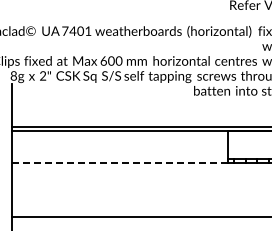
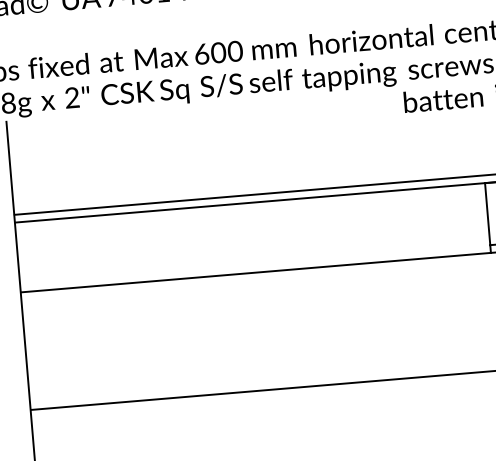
line: (120, 162) -> (256, 272), dashed -> solid

